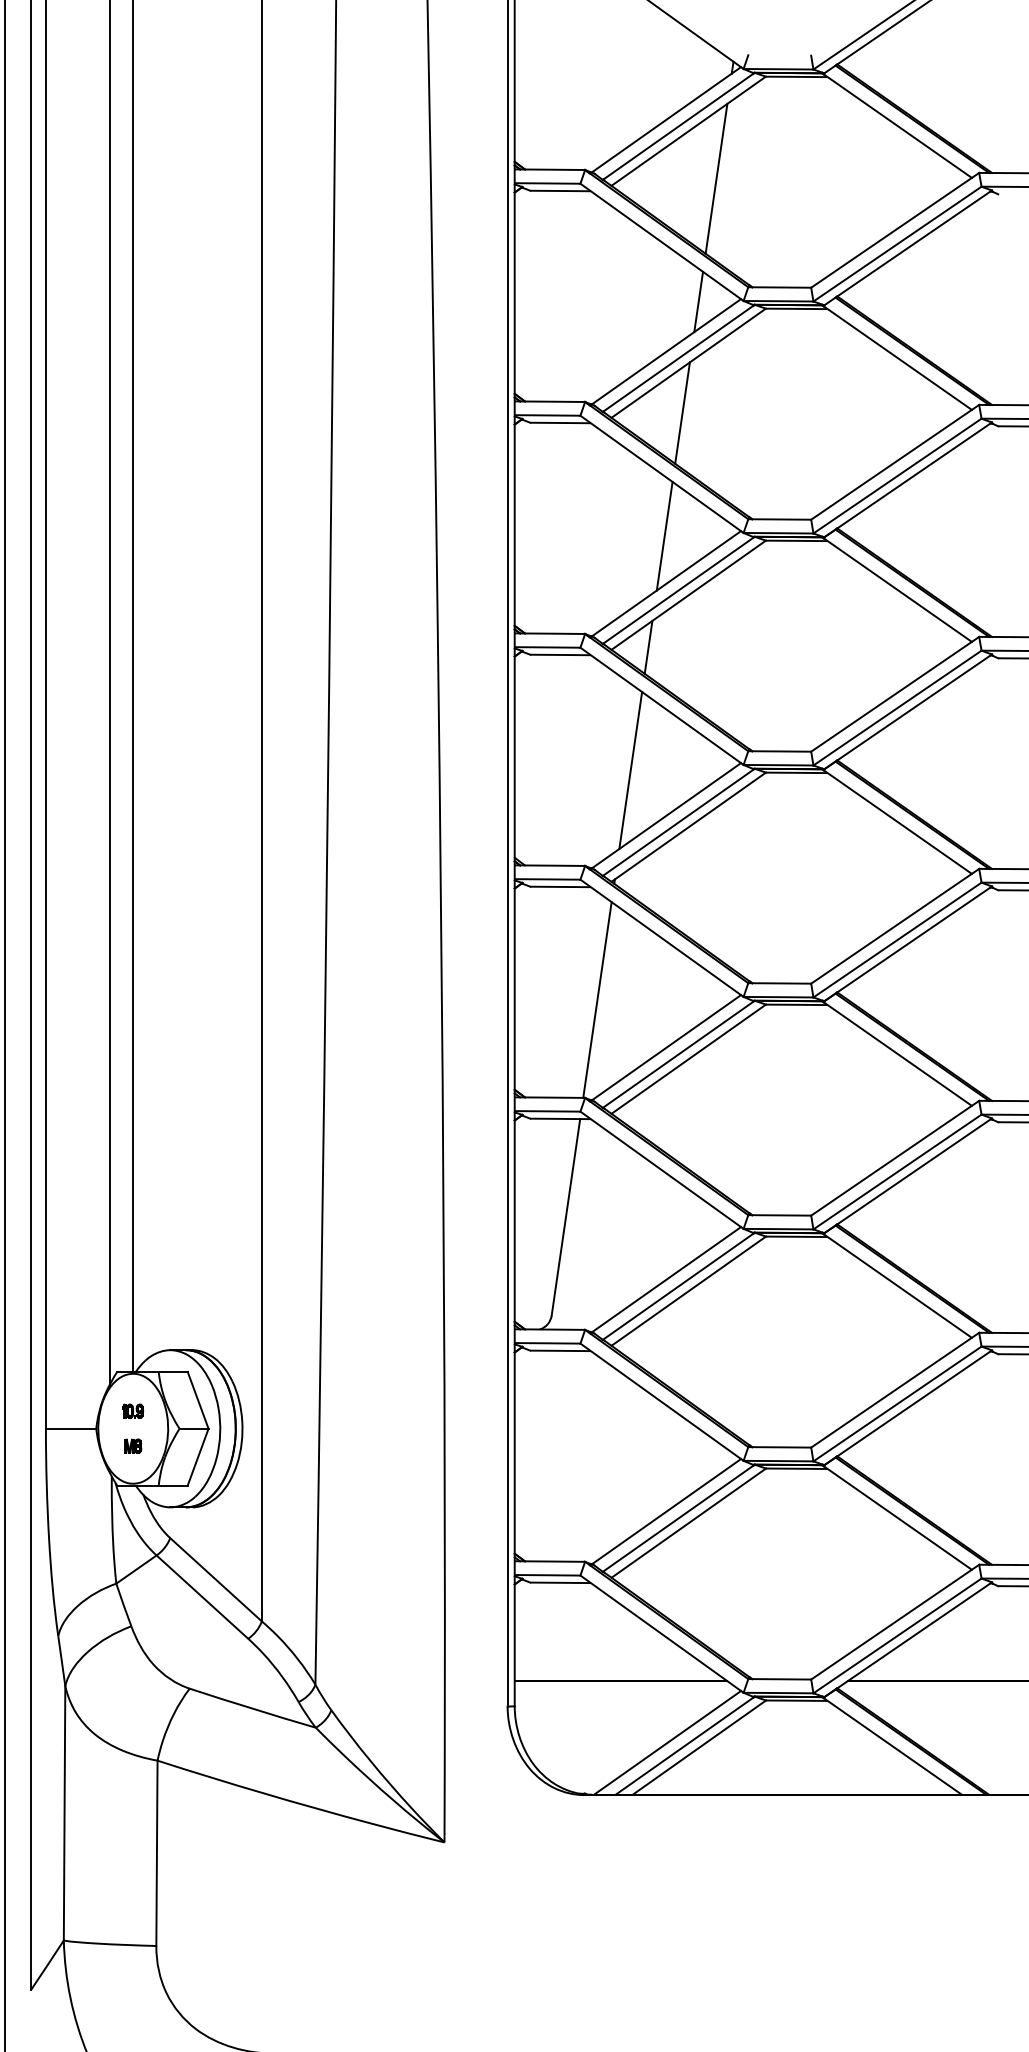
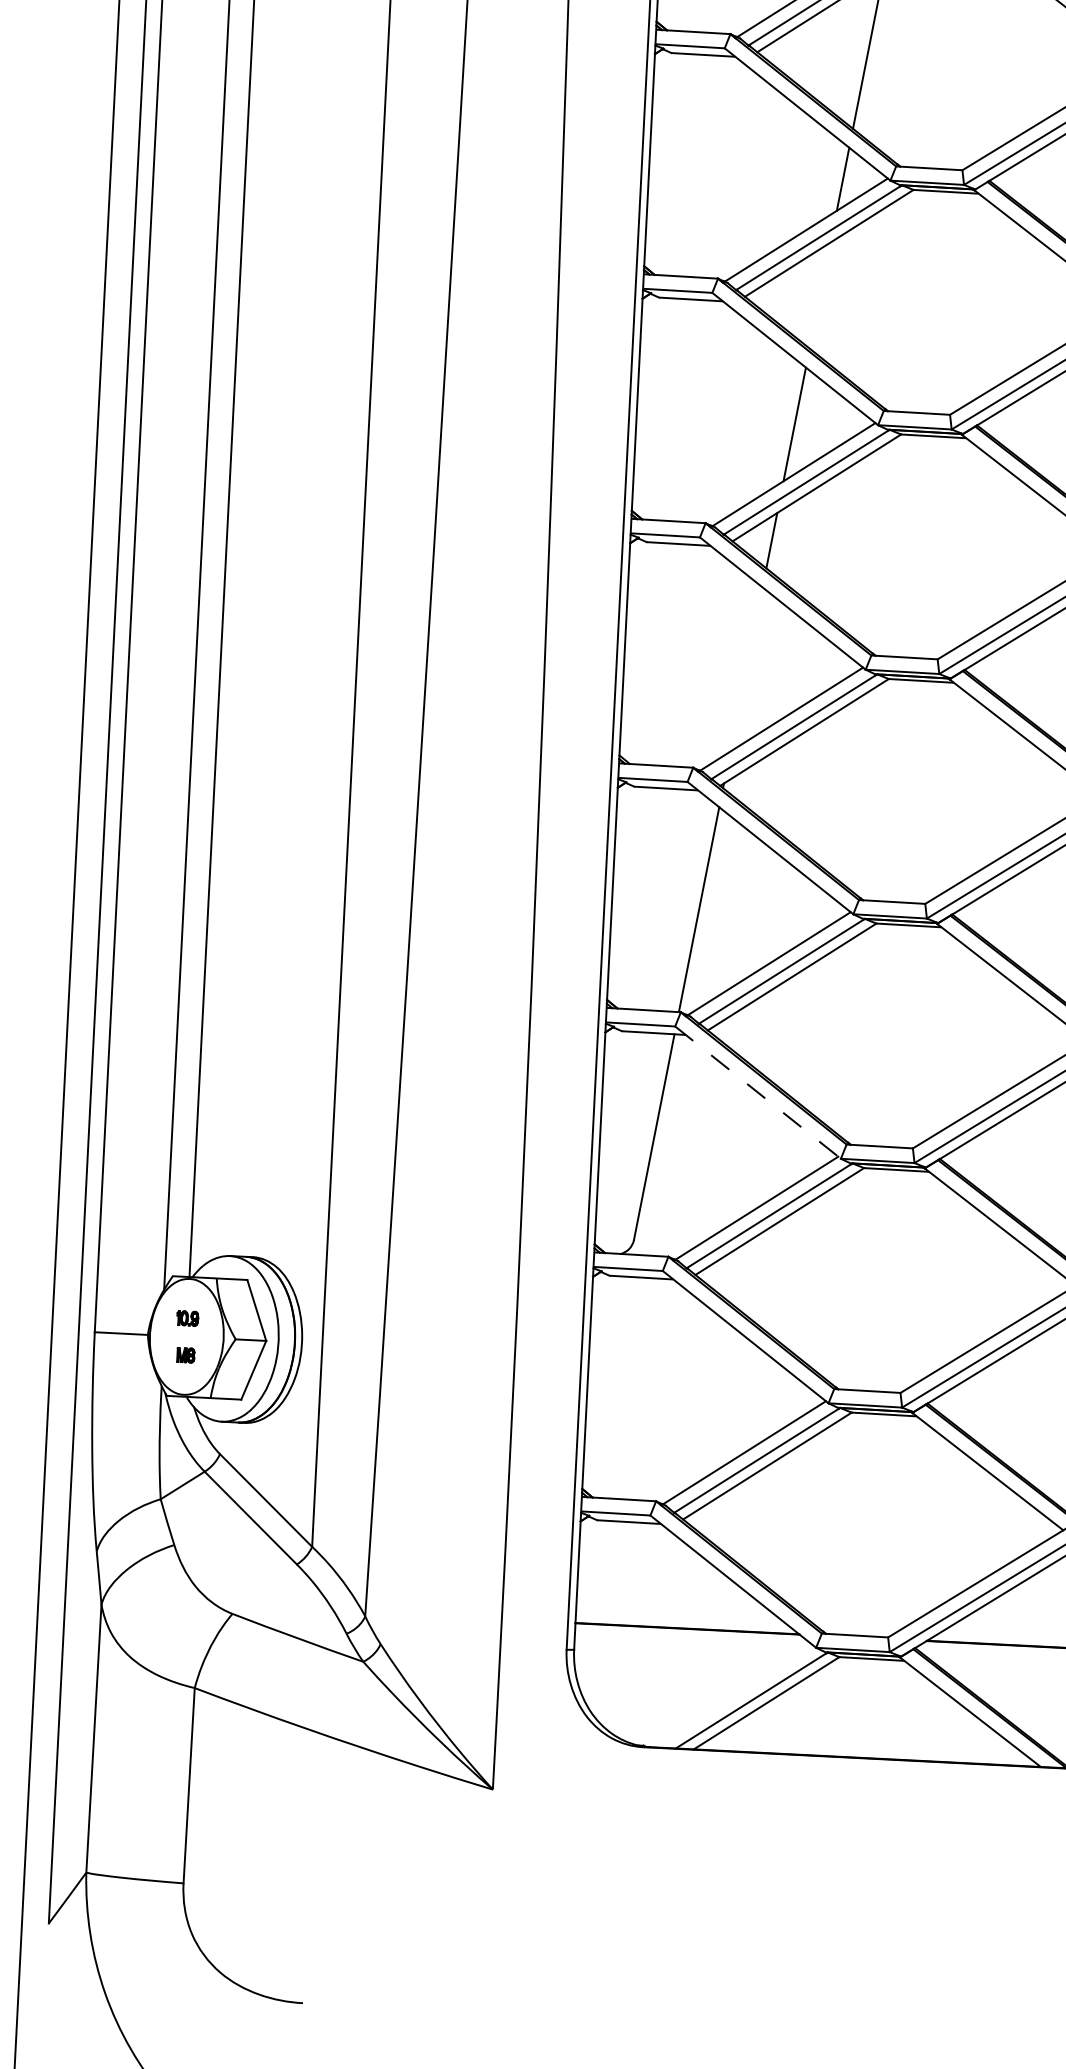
line: (682, 412) -> (820, 294), removed
line: (630, 770) -> (746, 669), removed
line: (662, 1170) -> (758, 1092), solid -> dashed
line: (667, 1742) -> (733, 1696), removed

